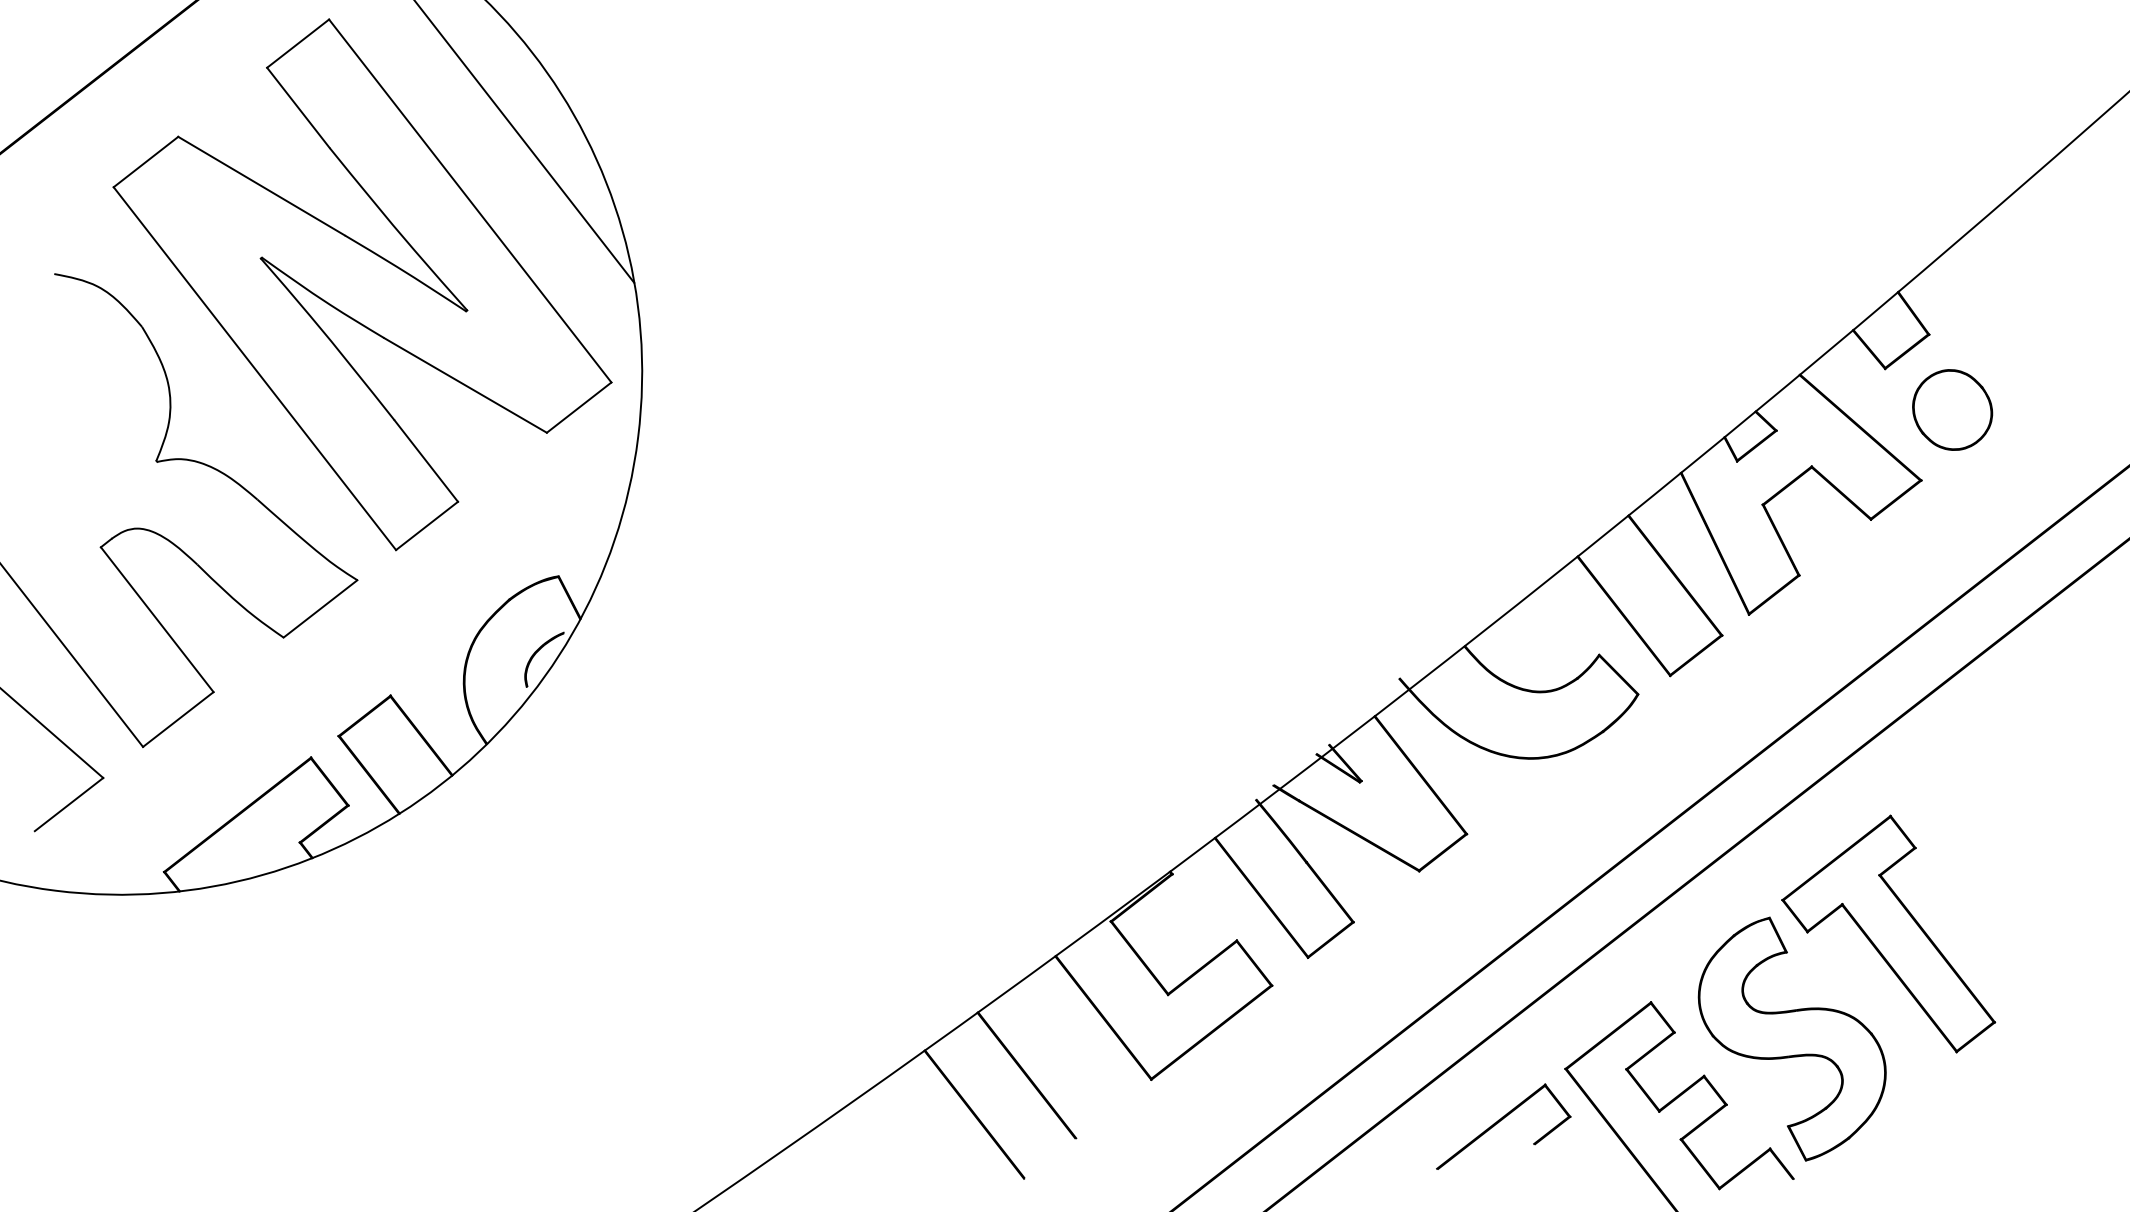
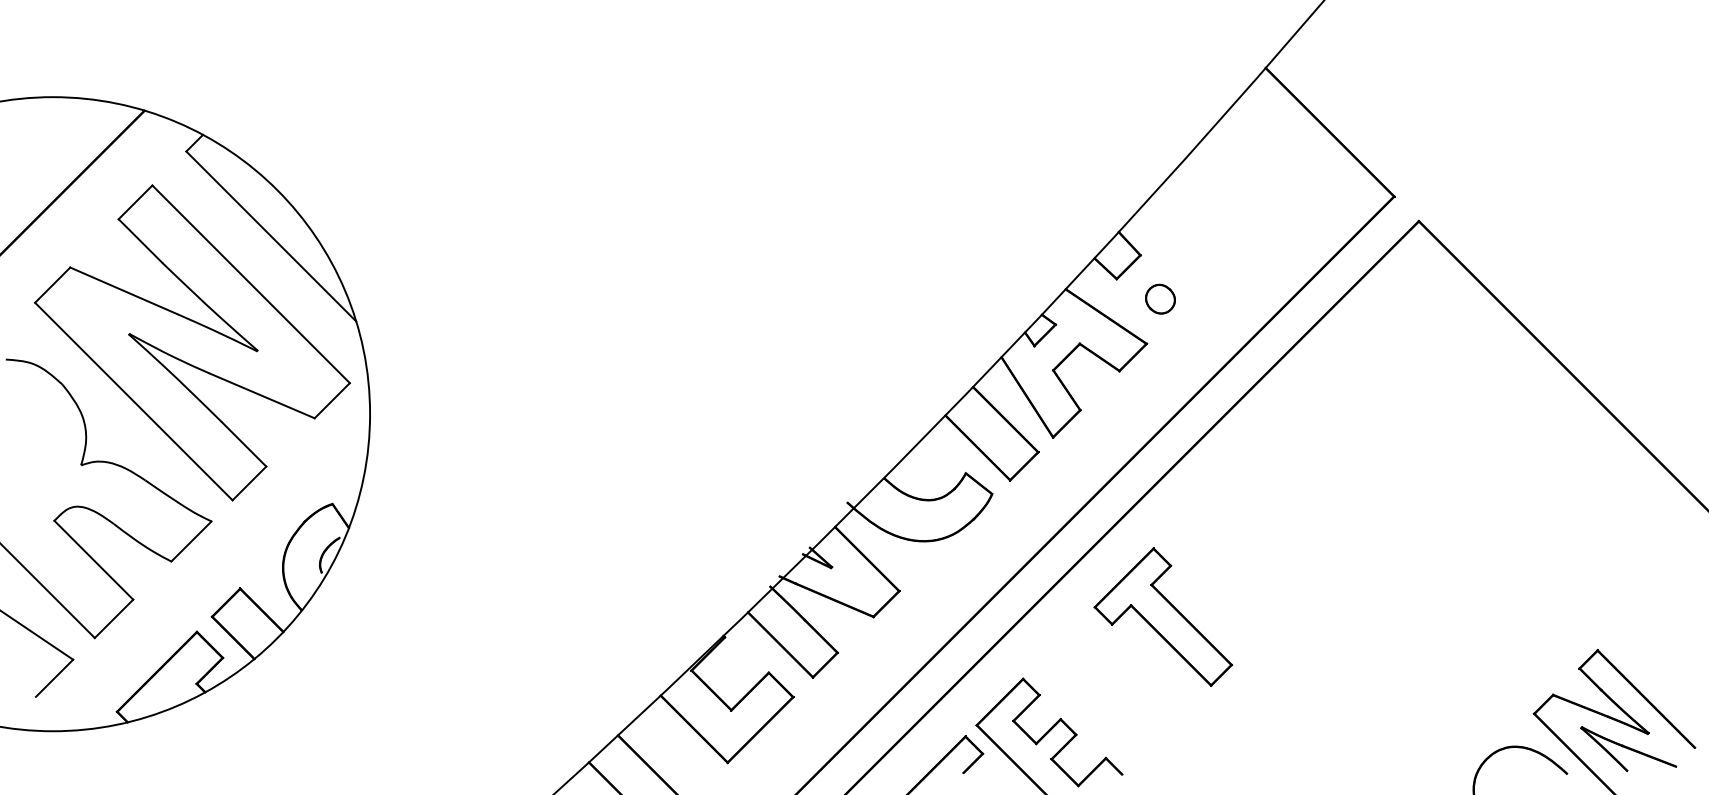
part: (1952, 410) -> (1160, 299), size x0.6
part: (1791, 1039) -> (1110, 690), removed

